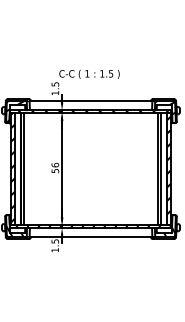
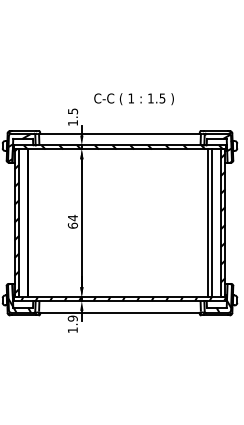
text: (89, 74) -> (133, 99), moved
text: (54, 167) -> (72, 221), 56 -> 64
line: (23, 169) -> (31, 223), removed
text: (54, 241) -> (72, 318), 1.5 -> 1.9

